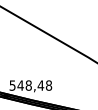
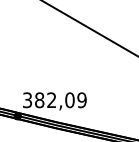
text: (30, 85) -> (54, 100), 548,48 -> 382,09

